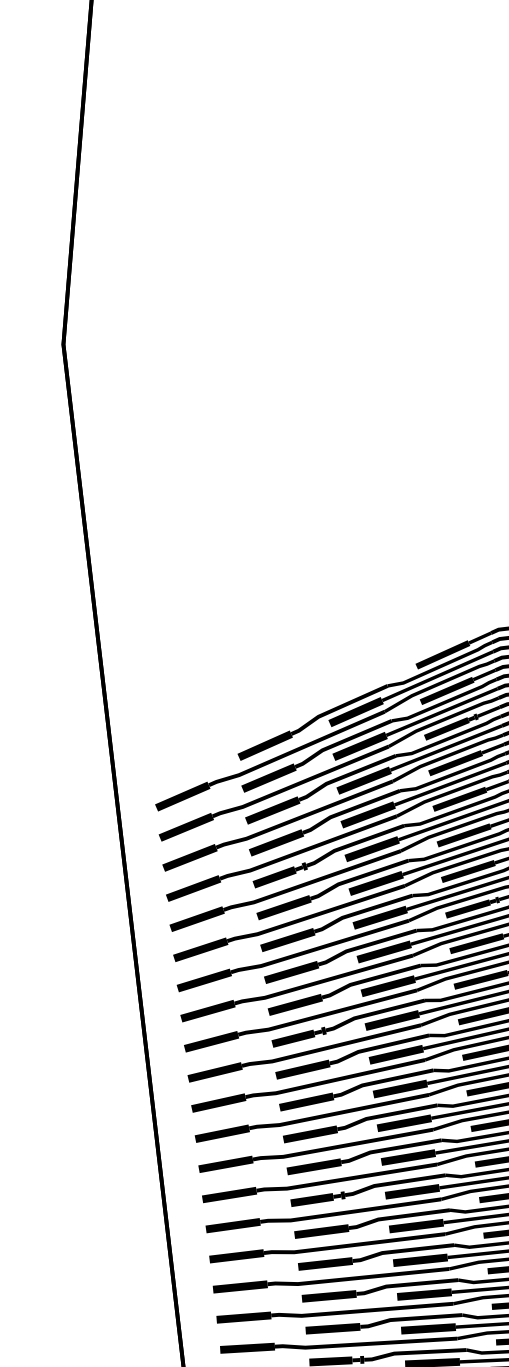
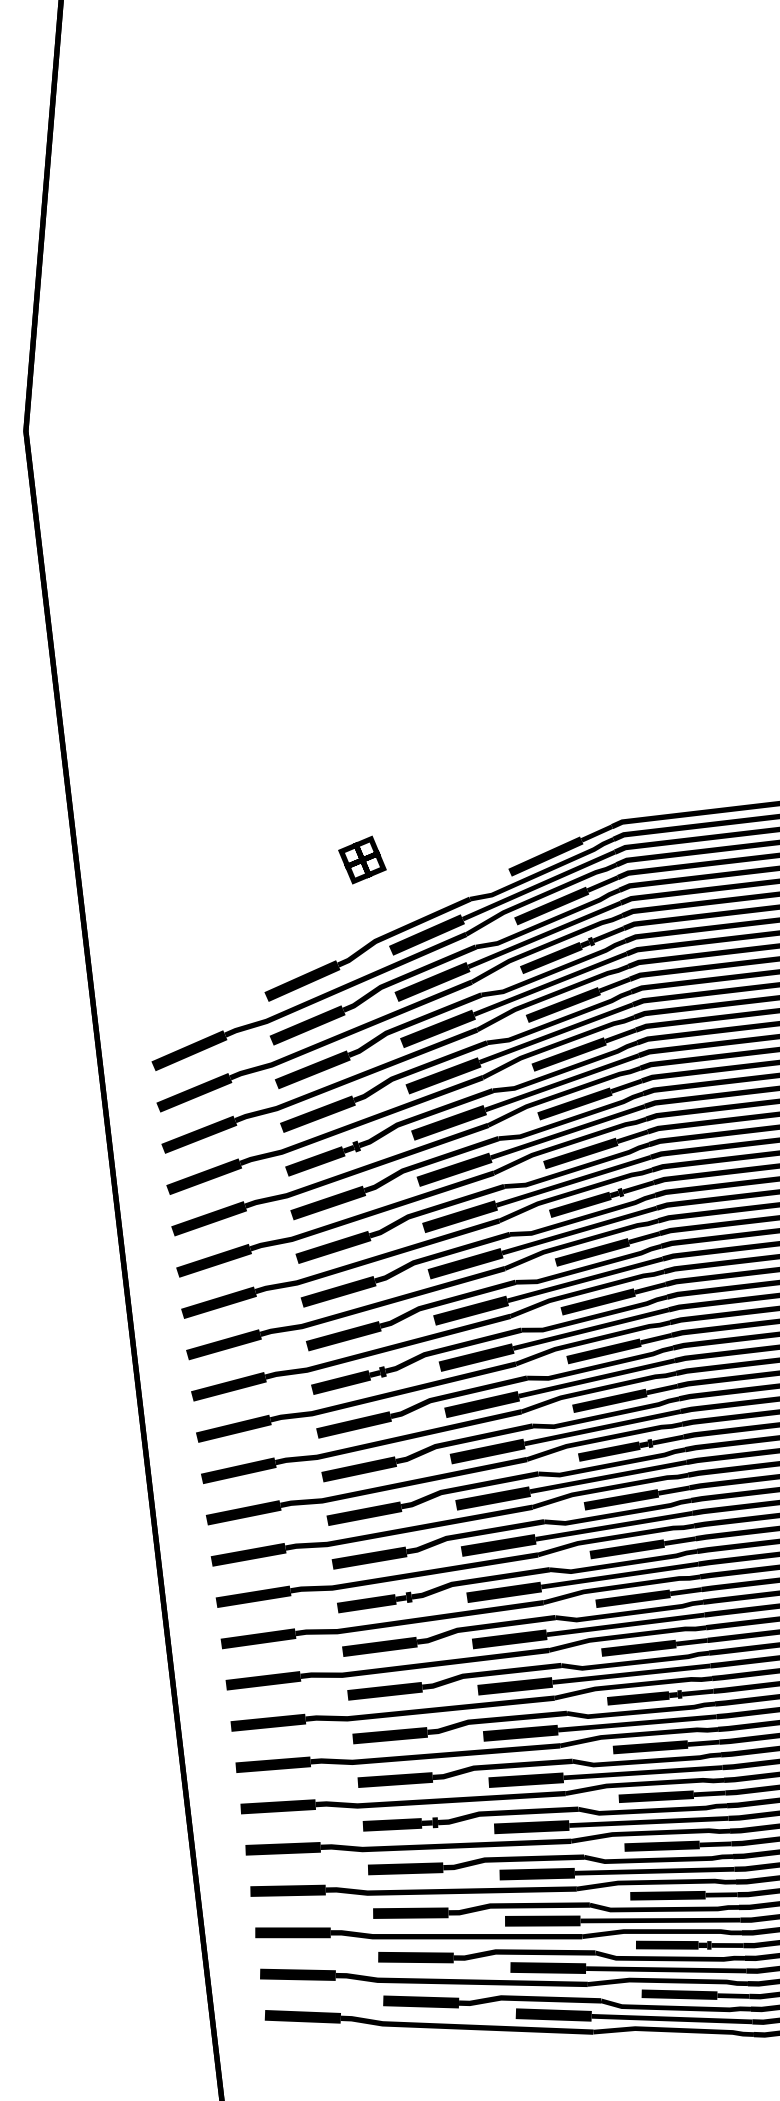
part: (309, 657) -> (362, 859), added

